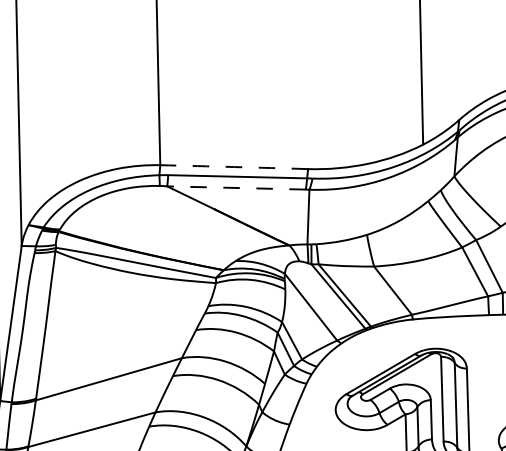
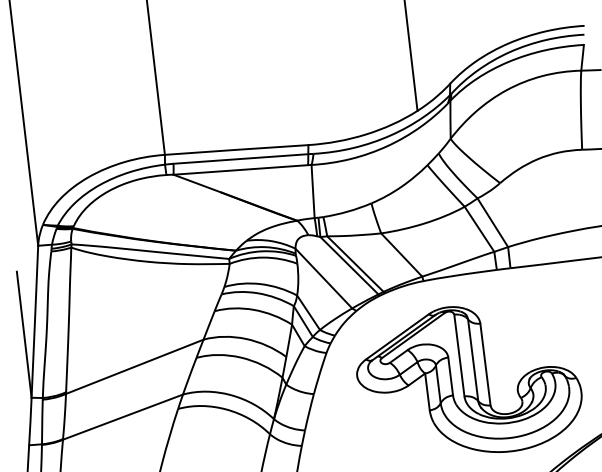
arc: (234, 166) -> (236, 149), dashed -> solid
line: (236, 187) -> (240, 169), dashed -> solid

